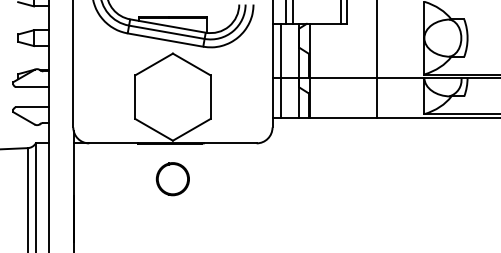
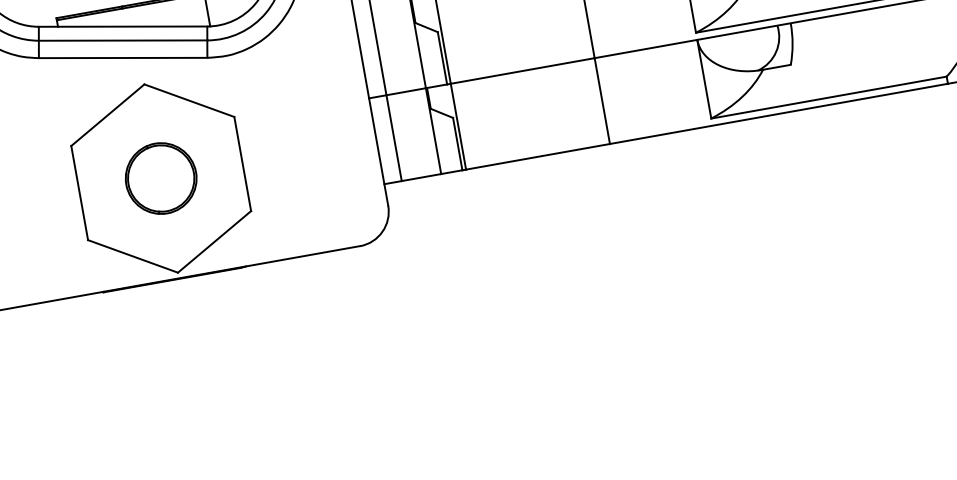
part: (172, 179) -> (160, 179), moved

